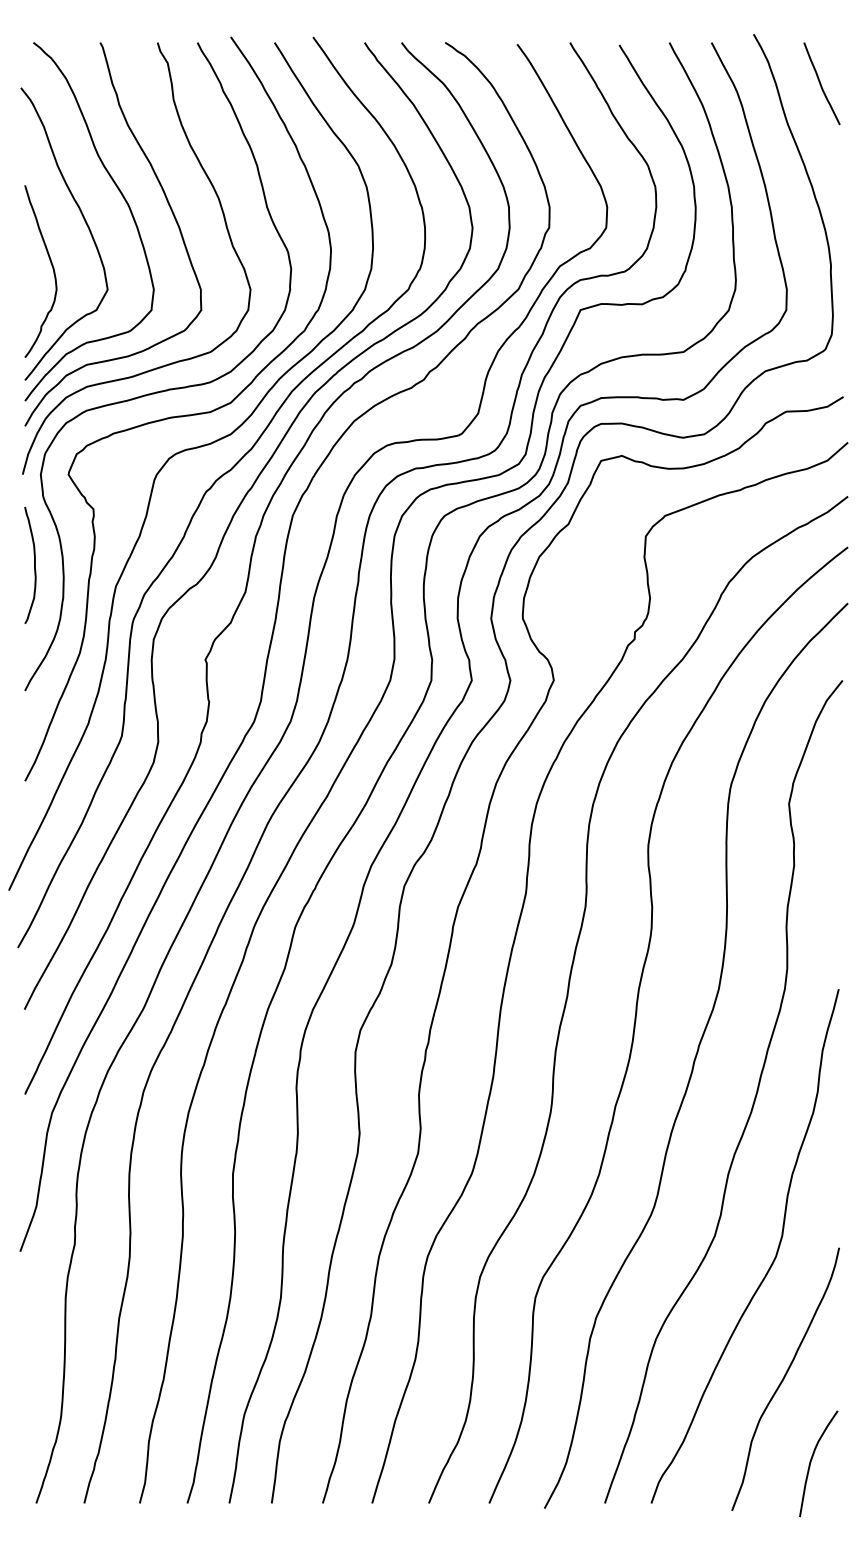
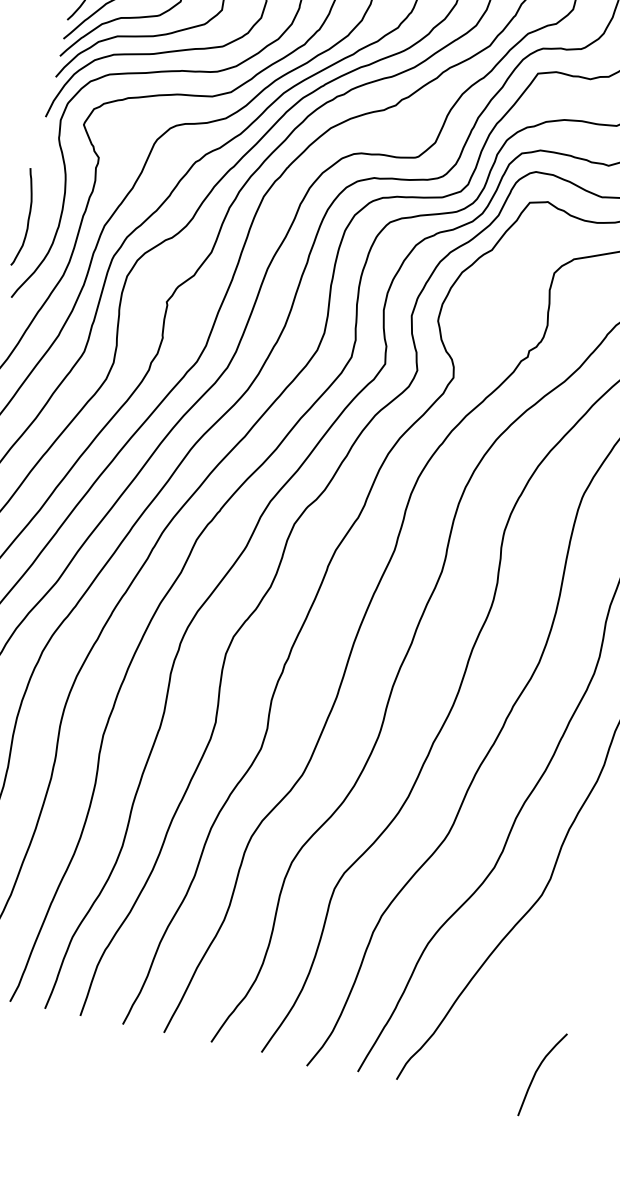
curve: (34, 565) -> (28, 218), moved
curve: (785, 1377) -> (529, 997), removed

